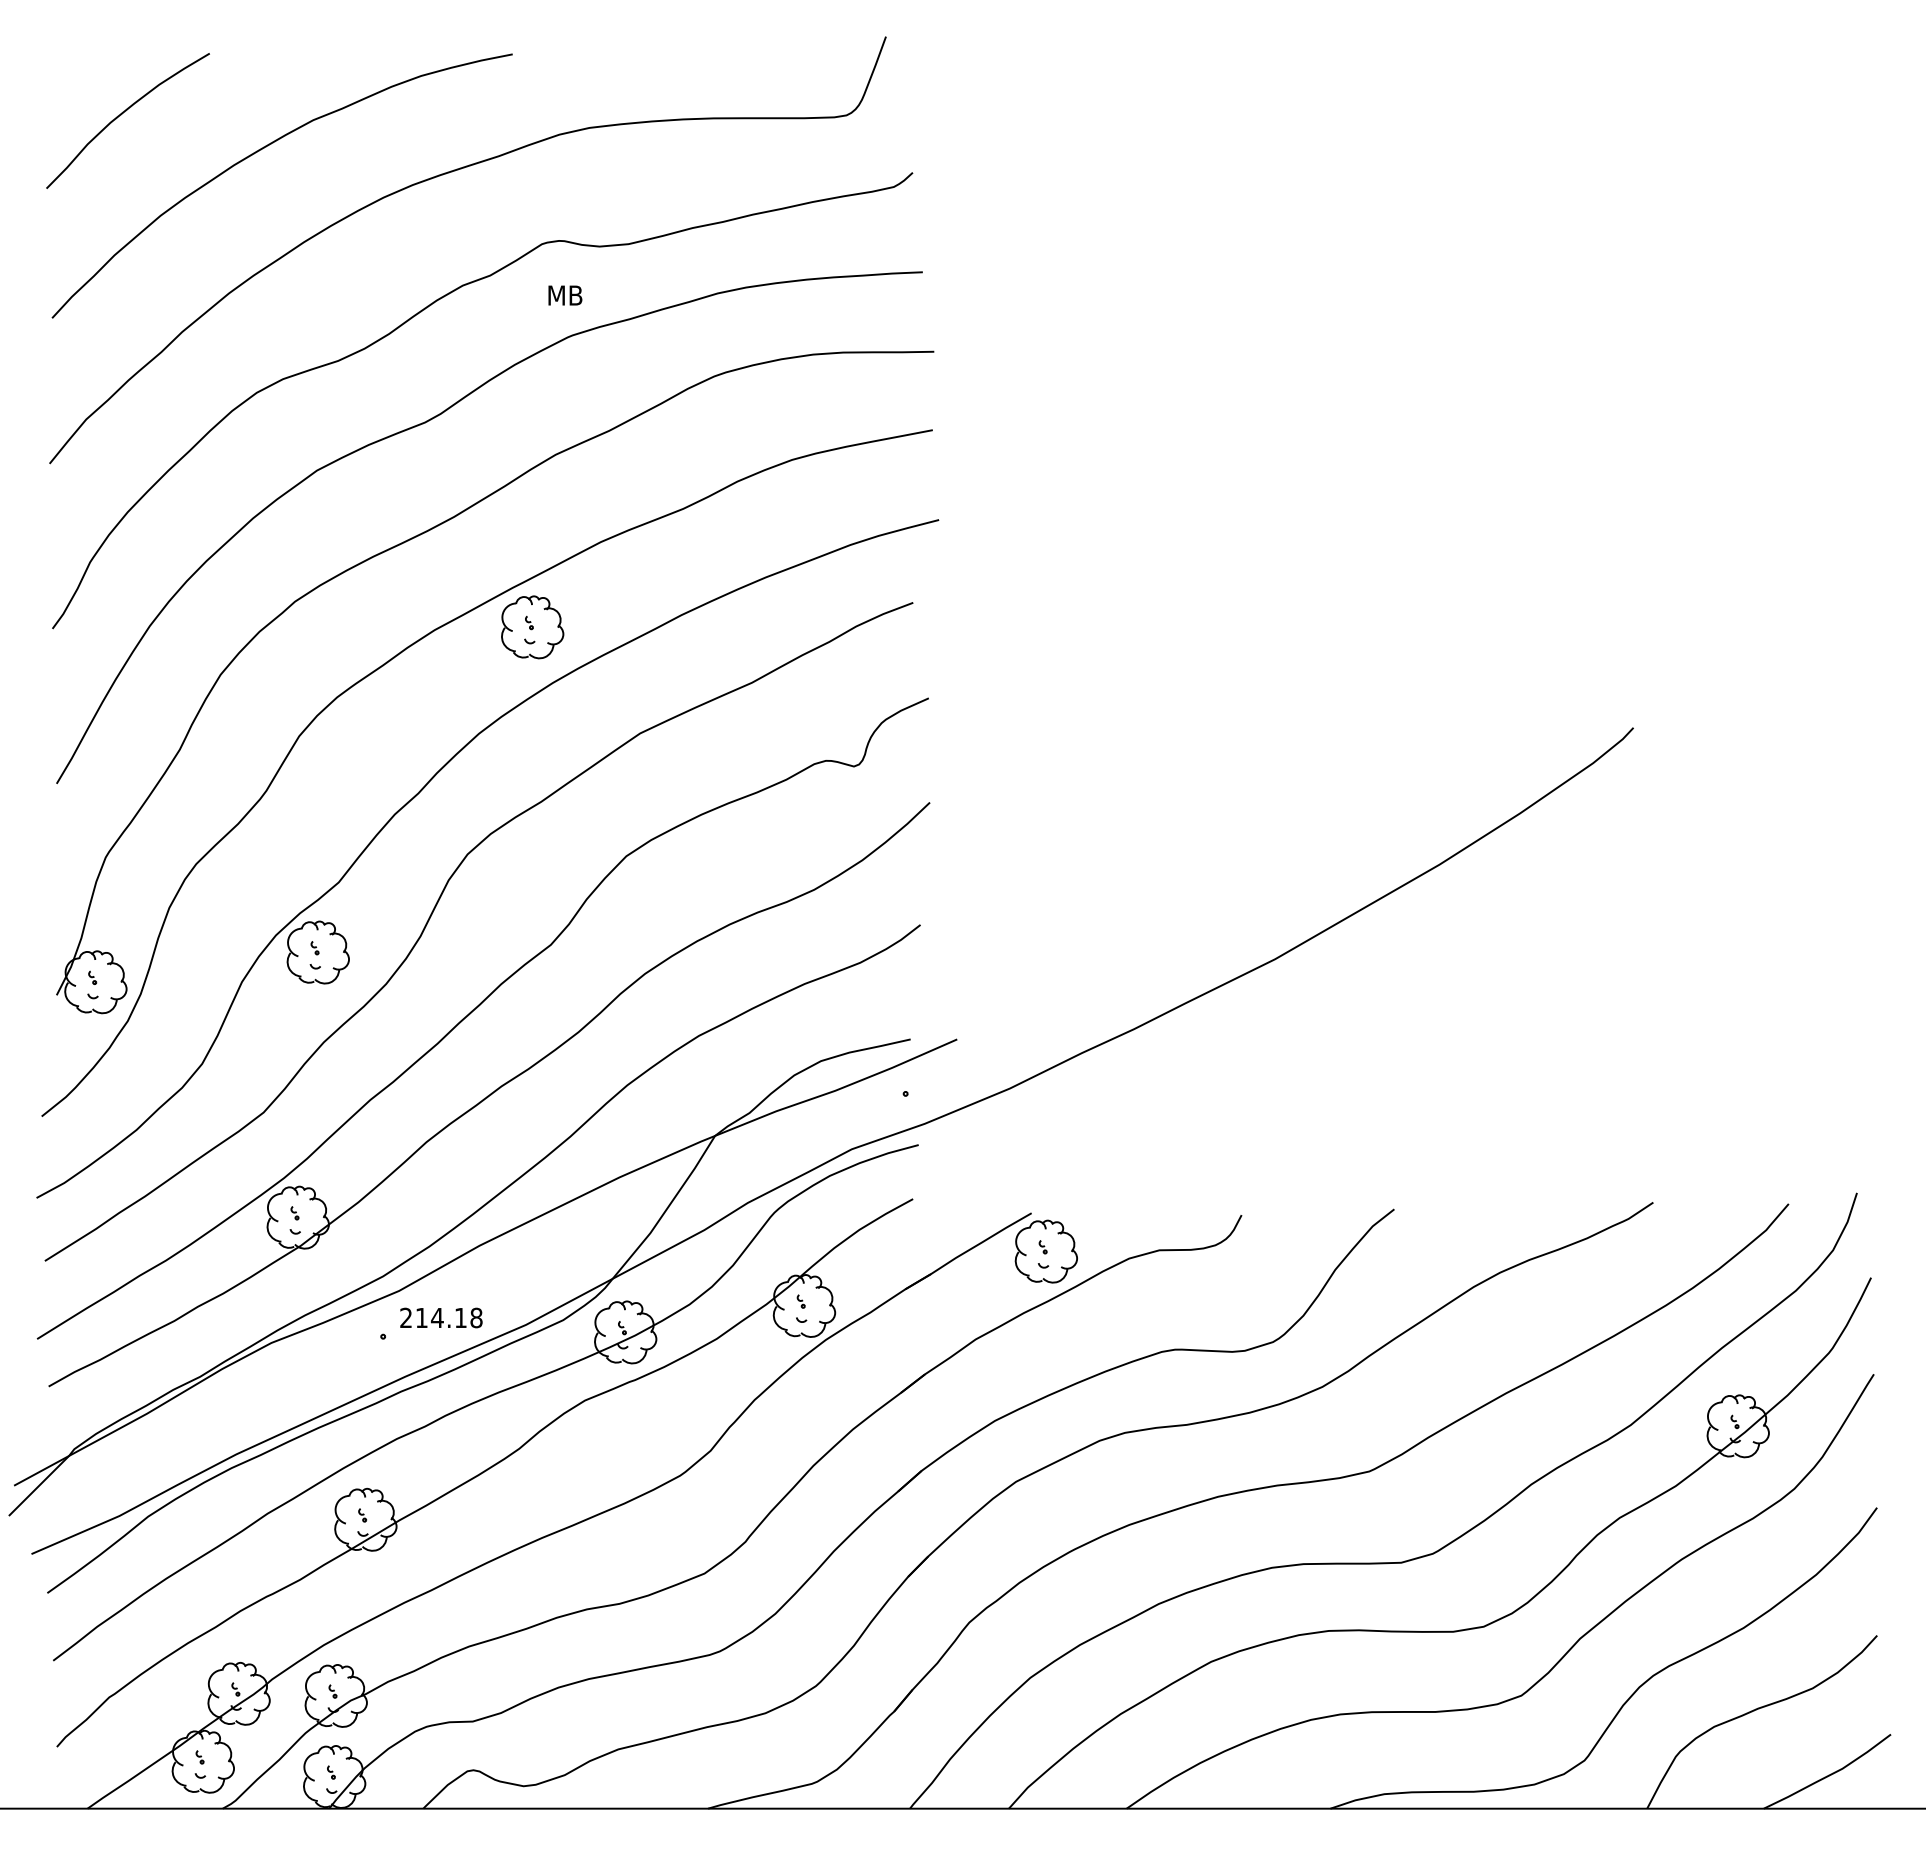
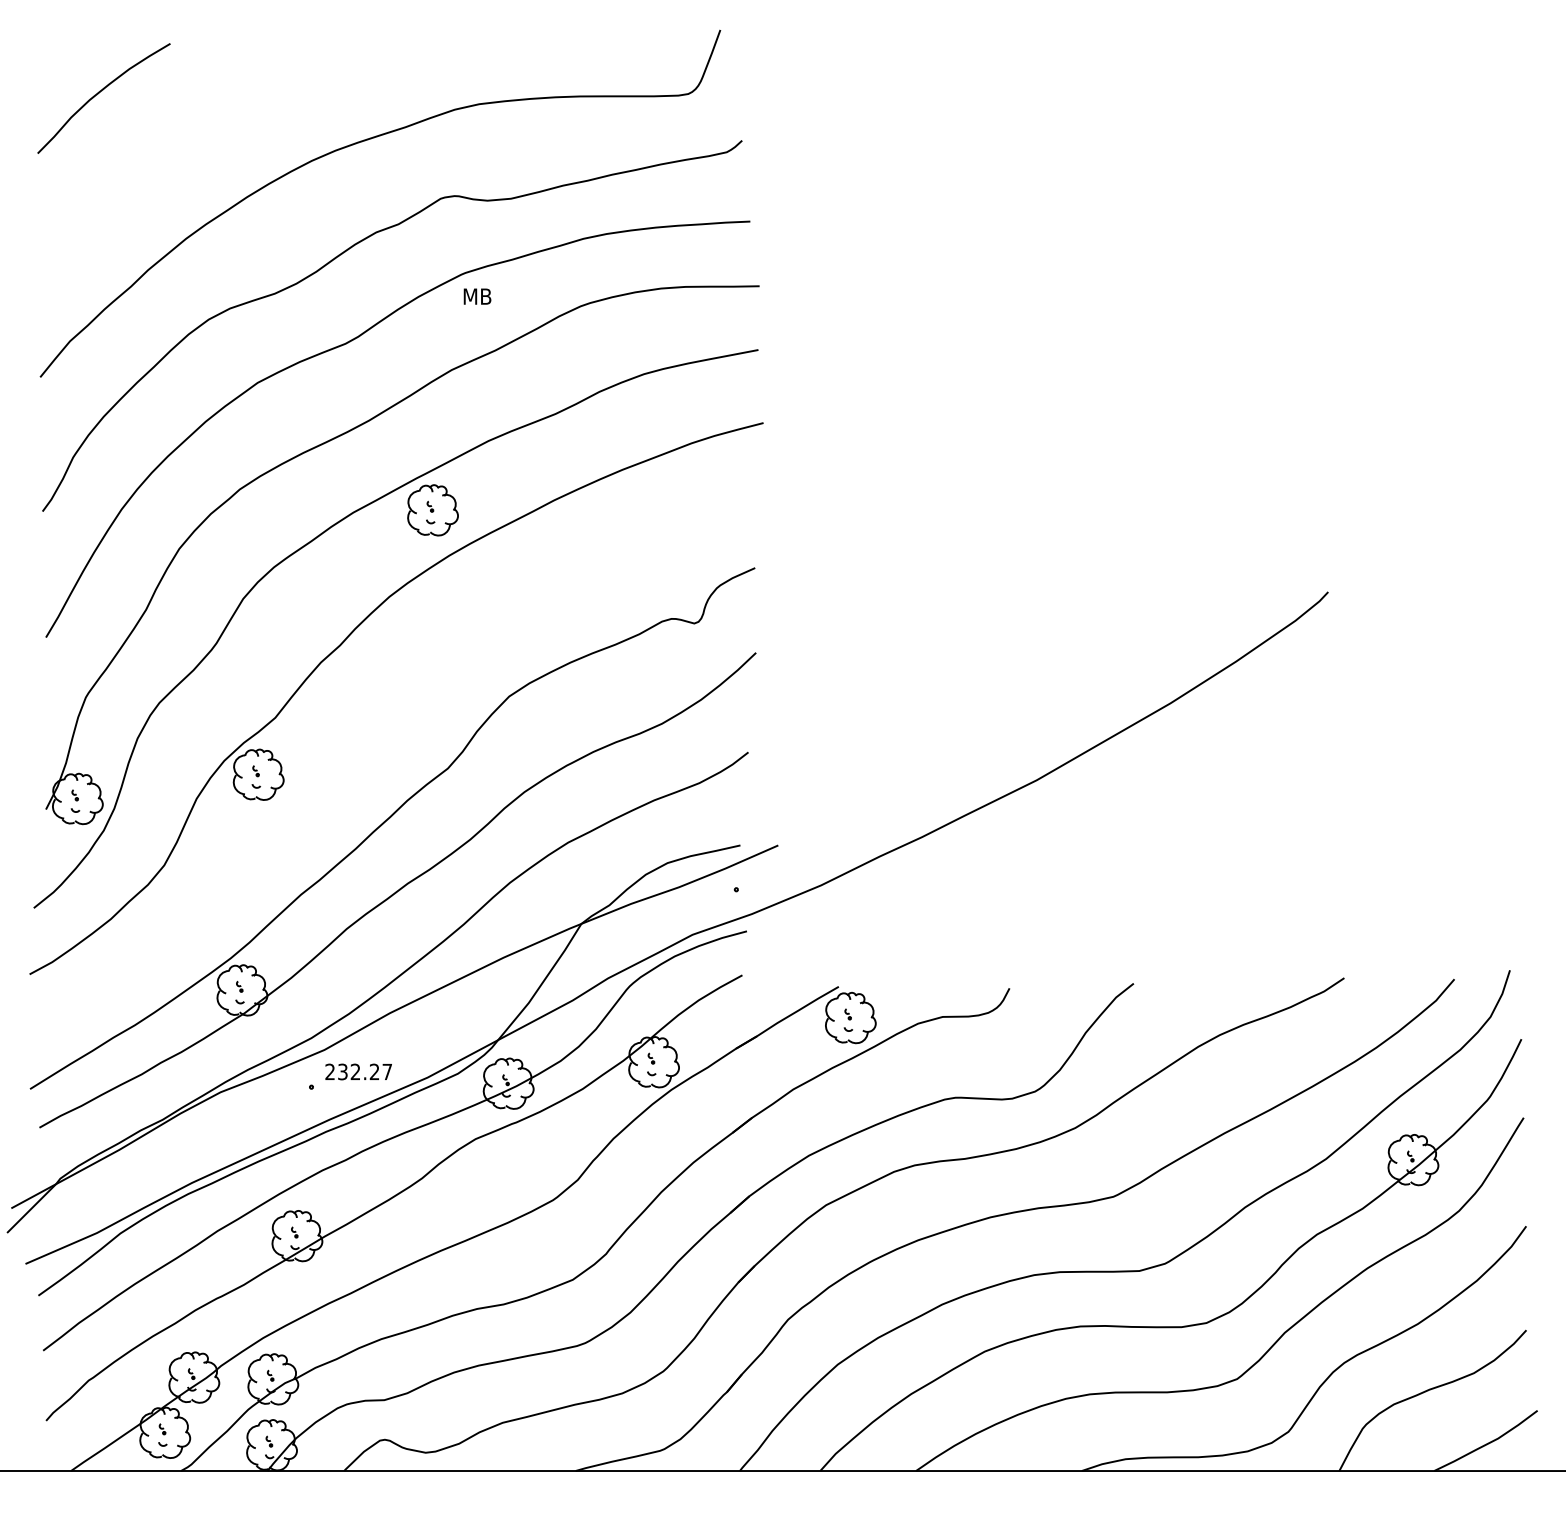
curve: (261, 150) -> (212, 122), removed
text: (565, 295) -> (477, 296), moved
curve: (434, 910) -> (353, 740), removed
text: (449, 1317) -> (365, 1071), 214.18 -> 232.27

